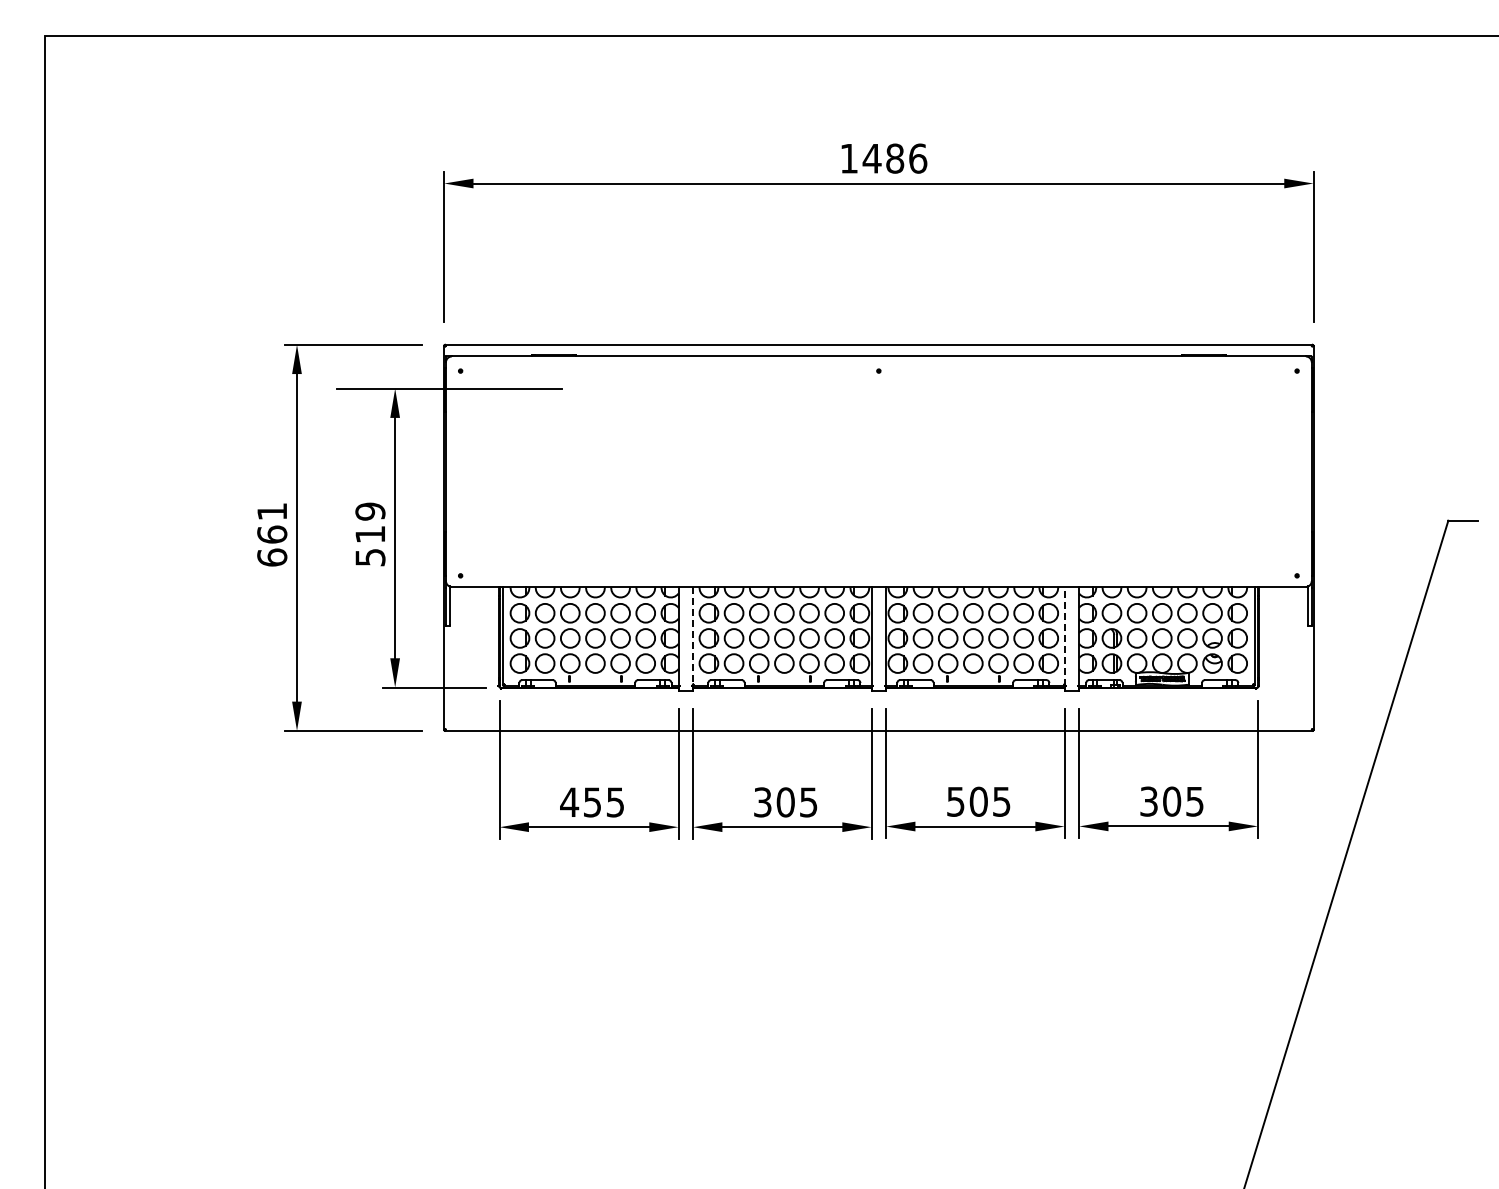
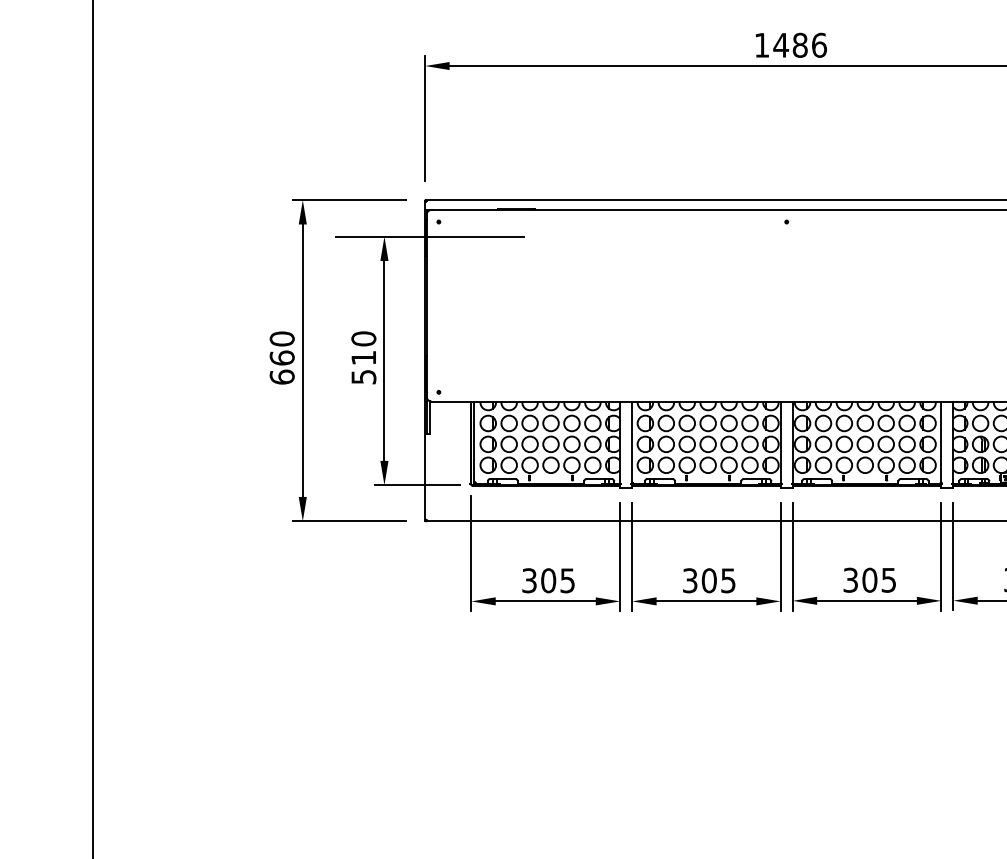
text: (272, 511) -> (282, 338), 661 -> 660
text: (370, 511) -> (363, 338), 519 -> 510
line: (1064, 635) -> (941, 441), dashed -> solid
line: (693, 636) -> (632, 442), dashed -> solid
text: (955, 801) -> (850, 580), 505 -> 305
text: (580, 802) -> (538, 580), 455 -> 305

